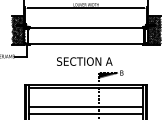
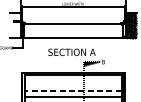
hatch: (18, 29) -> (15, 25), removed
line: (85, 106) -> (72, 90), solid -> dashed

